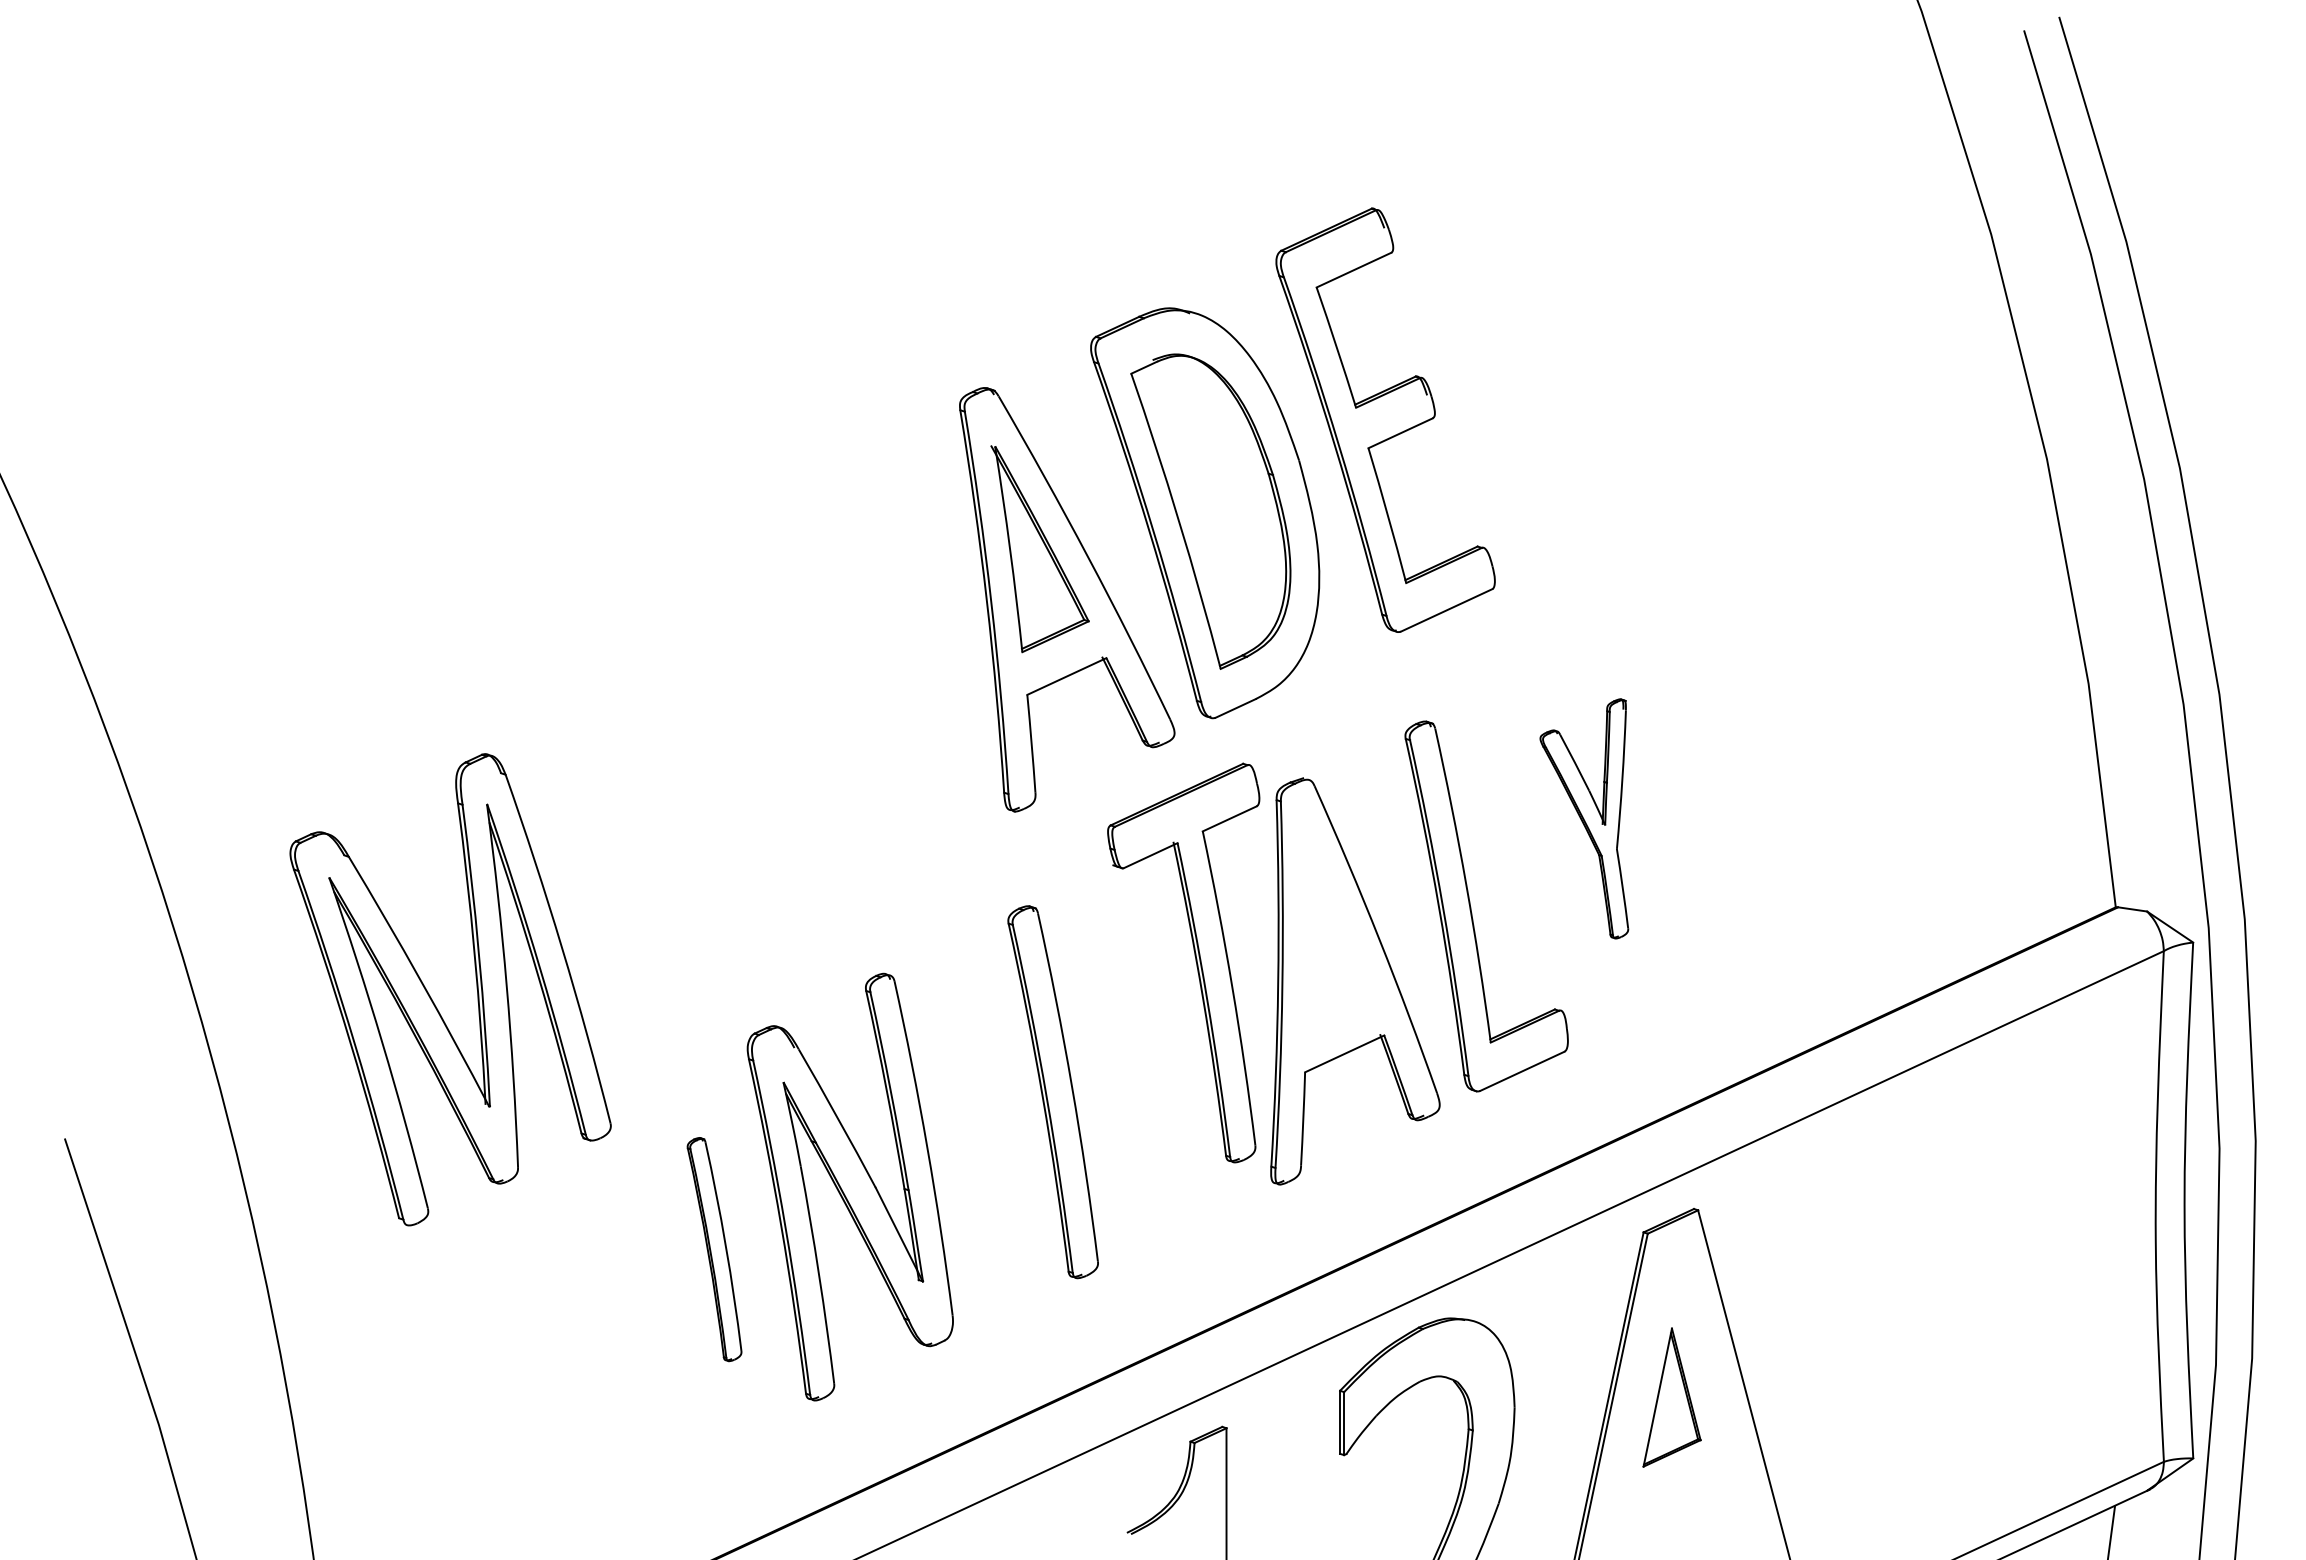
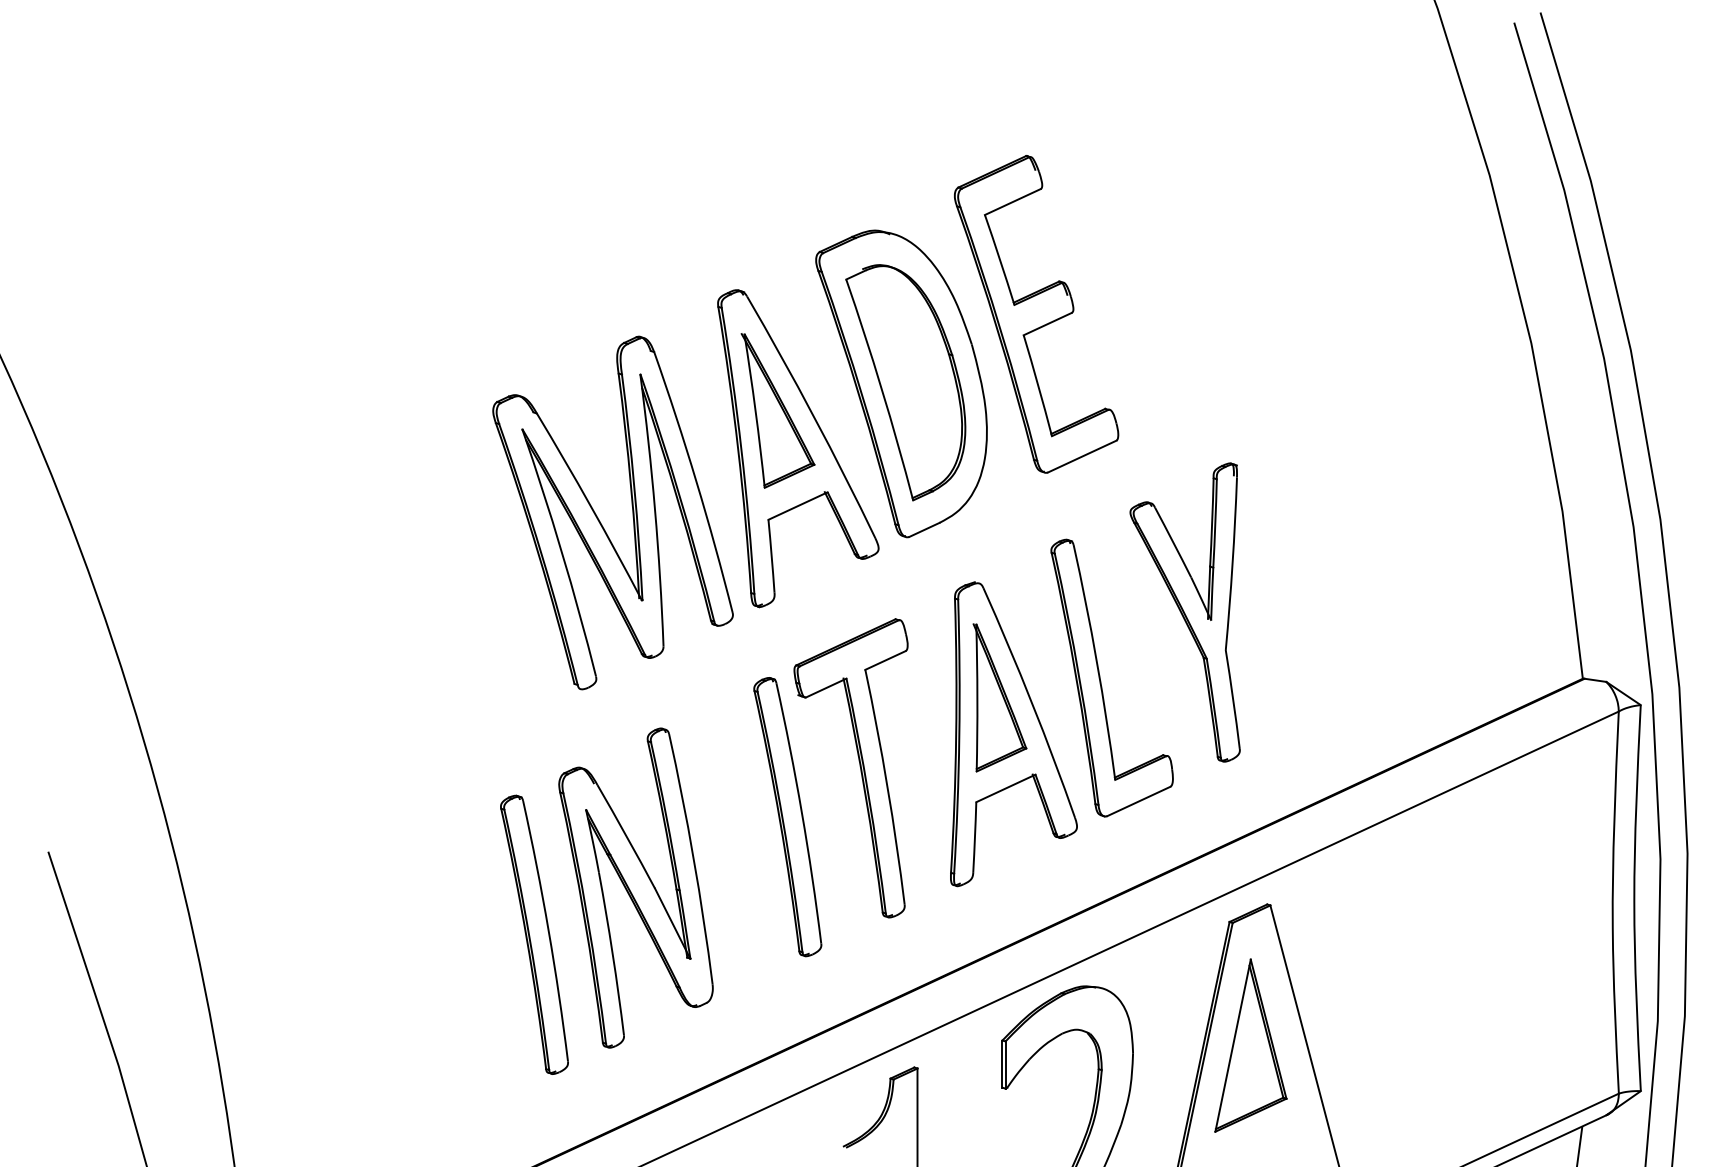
part: (1584, 818) -> (1185, 612), size x1.67
part: (1336, 932) -> (999, 697), added
part: (1195, 961) -> (859, 767), moved
part: (432, 999) -> (599, 520), moved
part: (714, 1249) -> (534, 934), size x1.67
part: (1671, 1397) -> (1250, 1045), size x1.67

